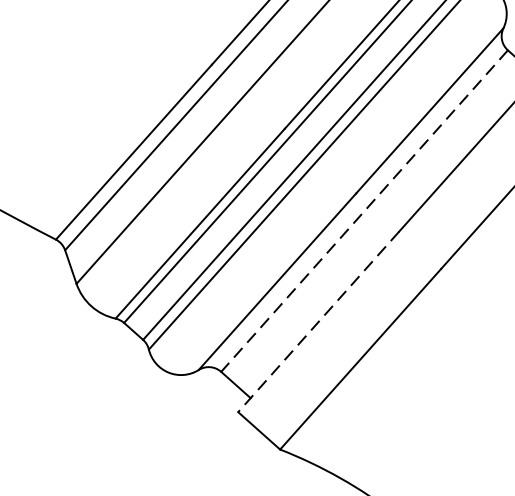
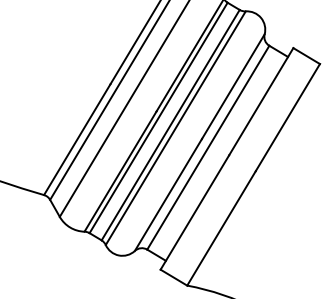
line: (364, 210) -> (208, 147), dashed -> solid
line: (317, 321) -> (194, 212), dashed -> solid

